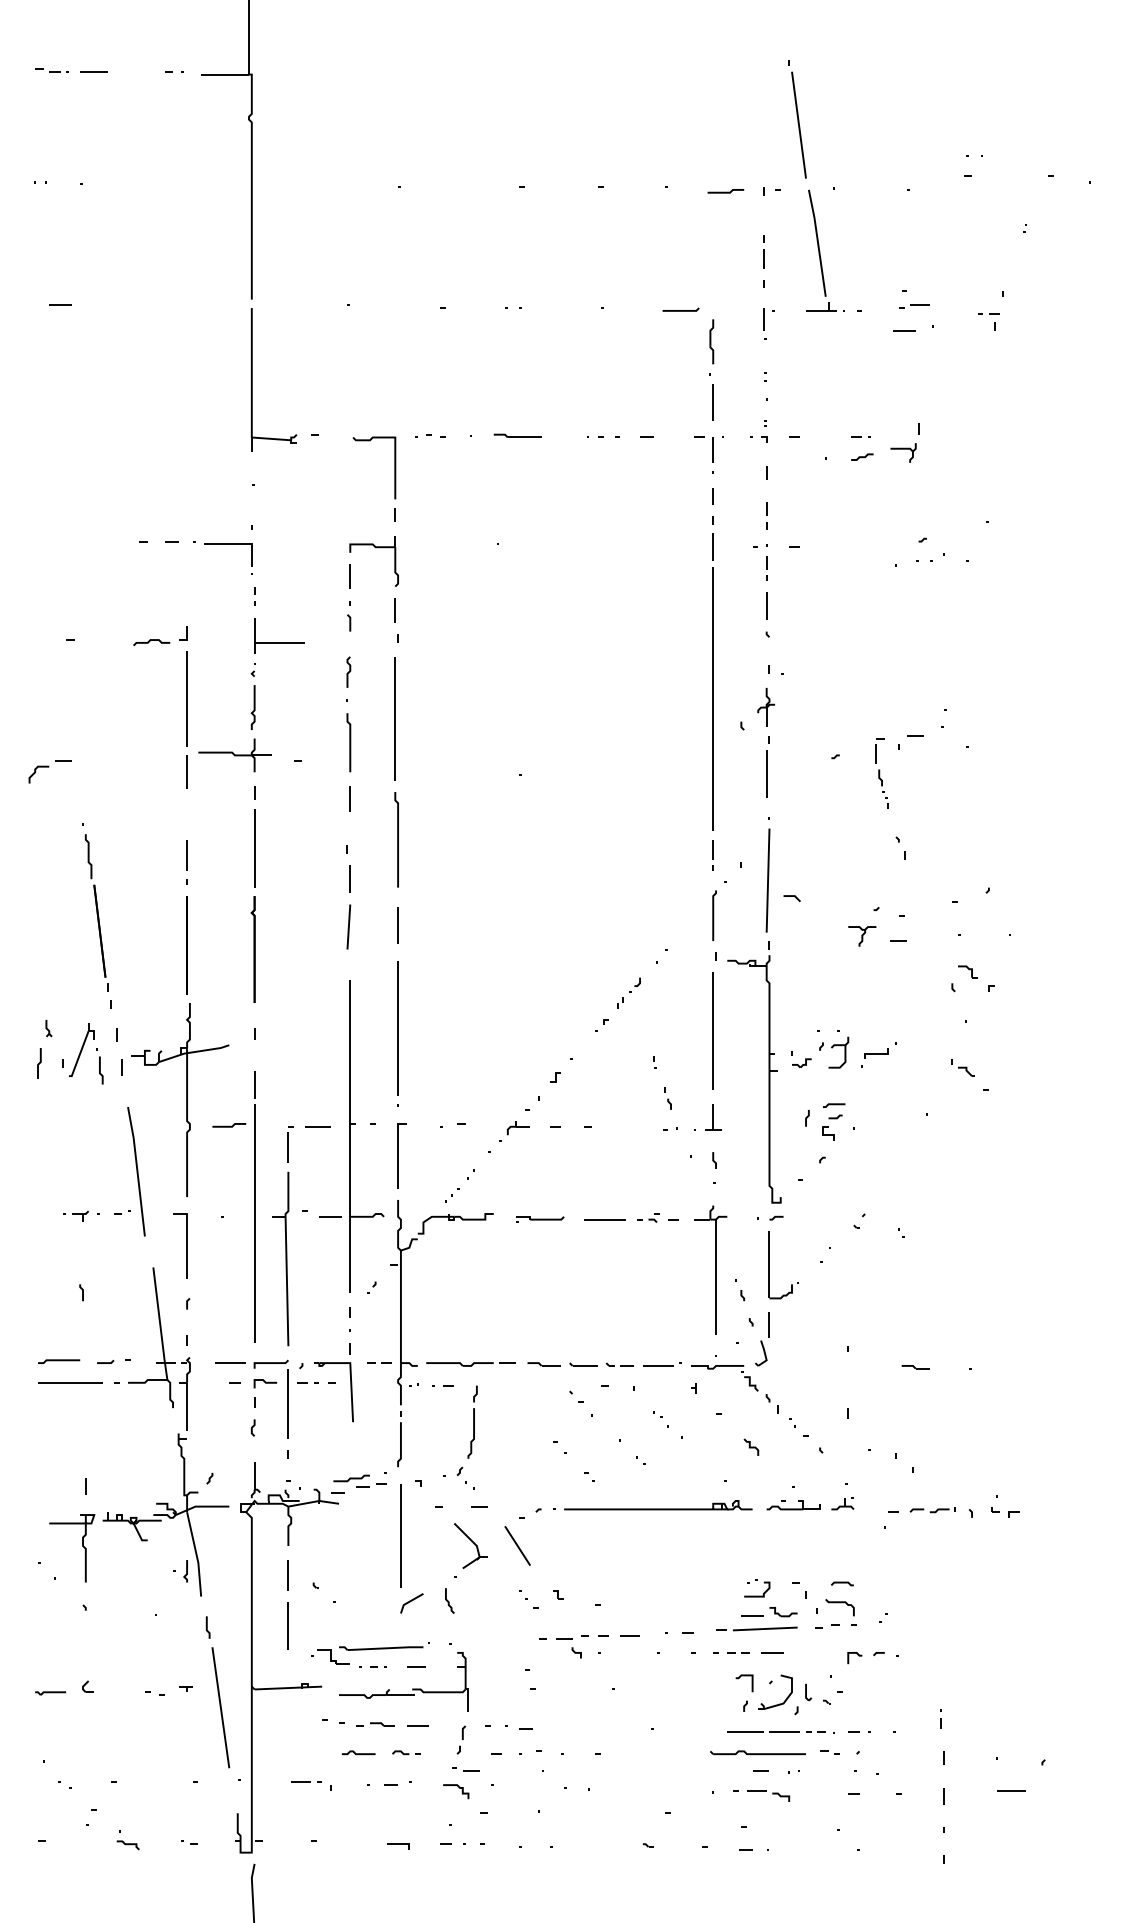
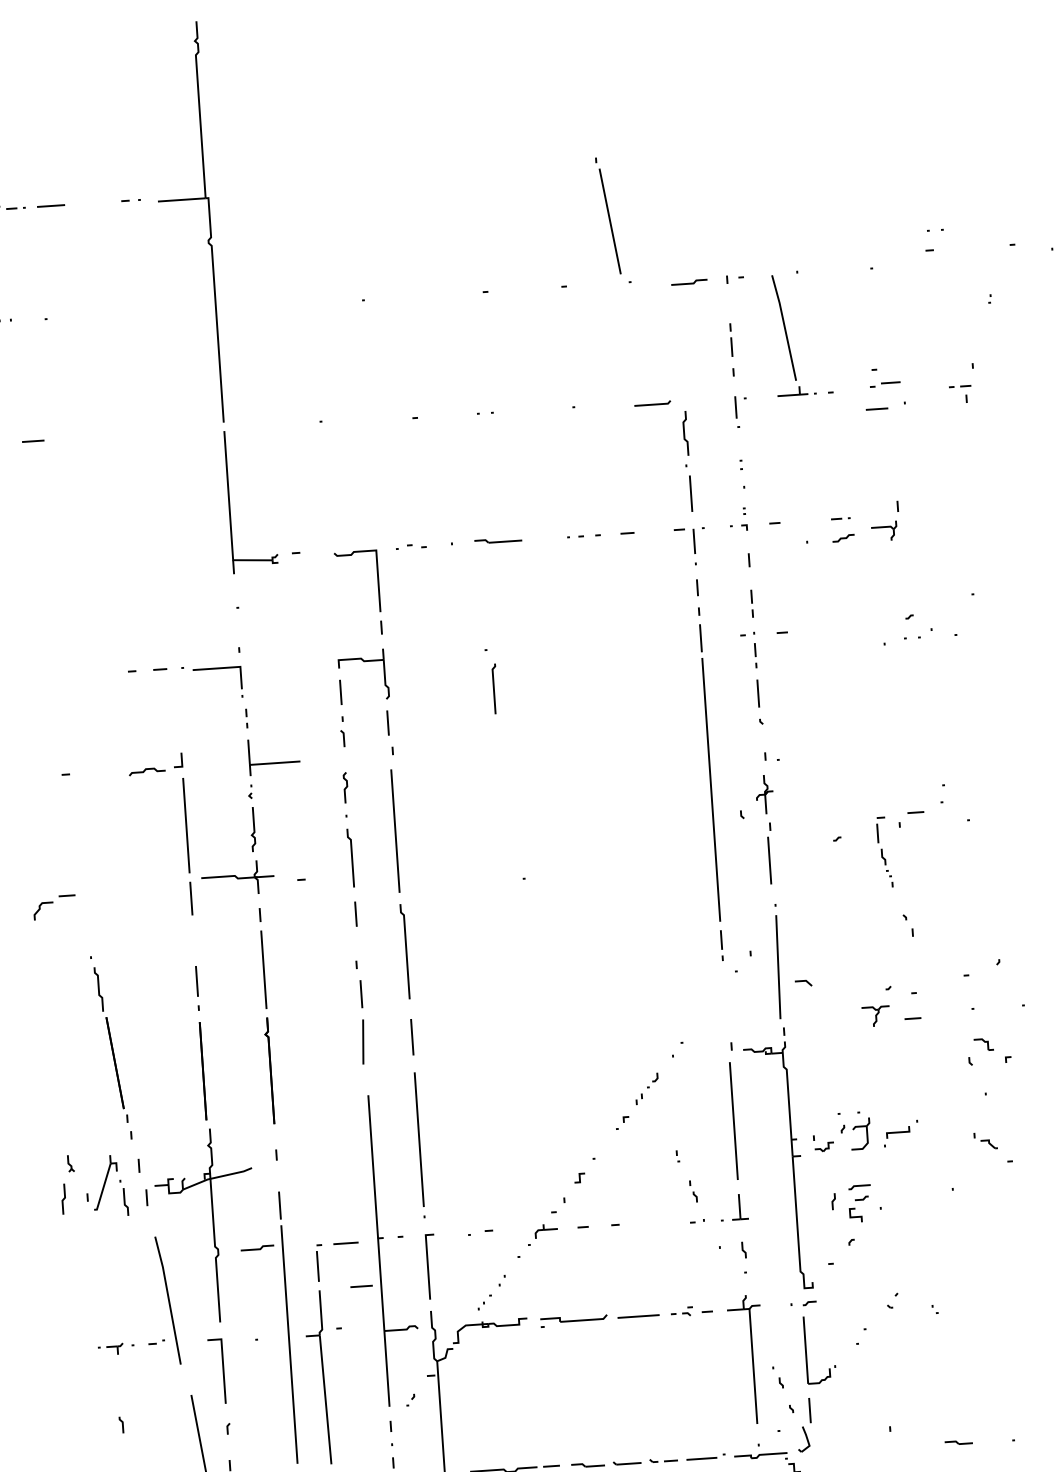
part: (797, 119) -> (608, 215), moved
line: (714, 915) -> (495, 688), moved
line: (330, 1216) -> (361, 1286), moved
part: (540, 1219) -> (574, 1320), size x1.4

